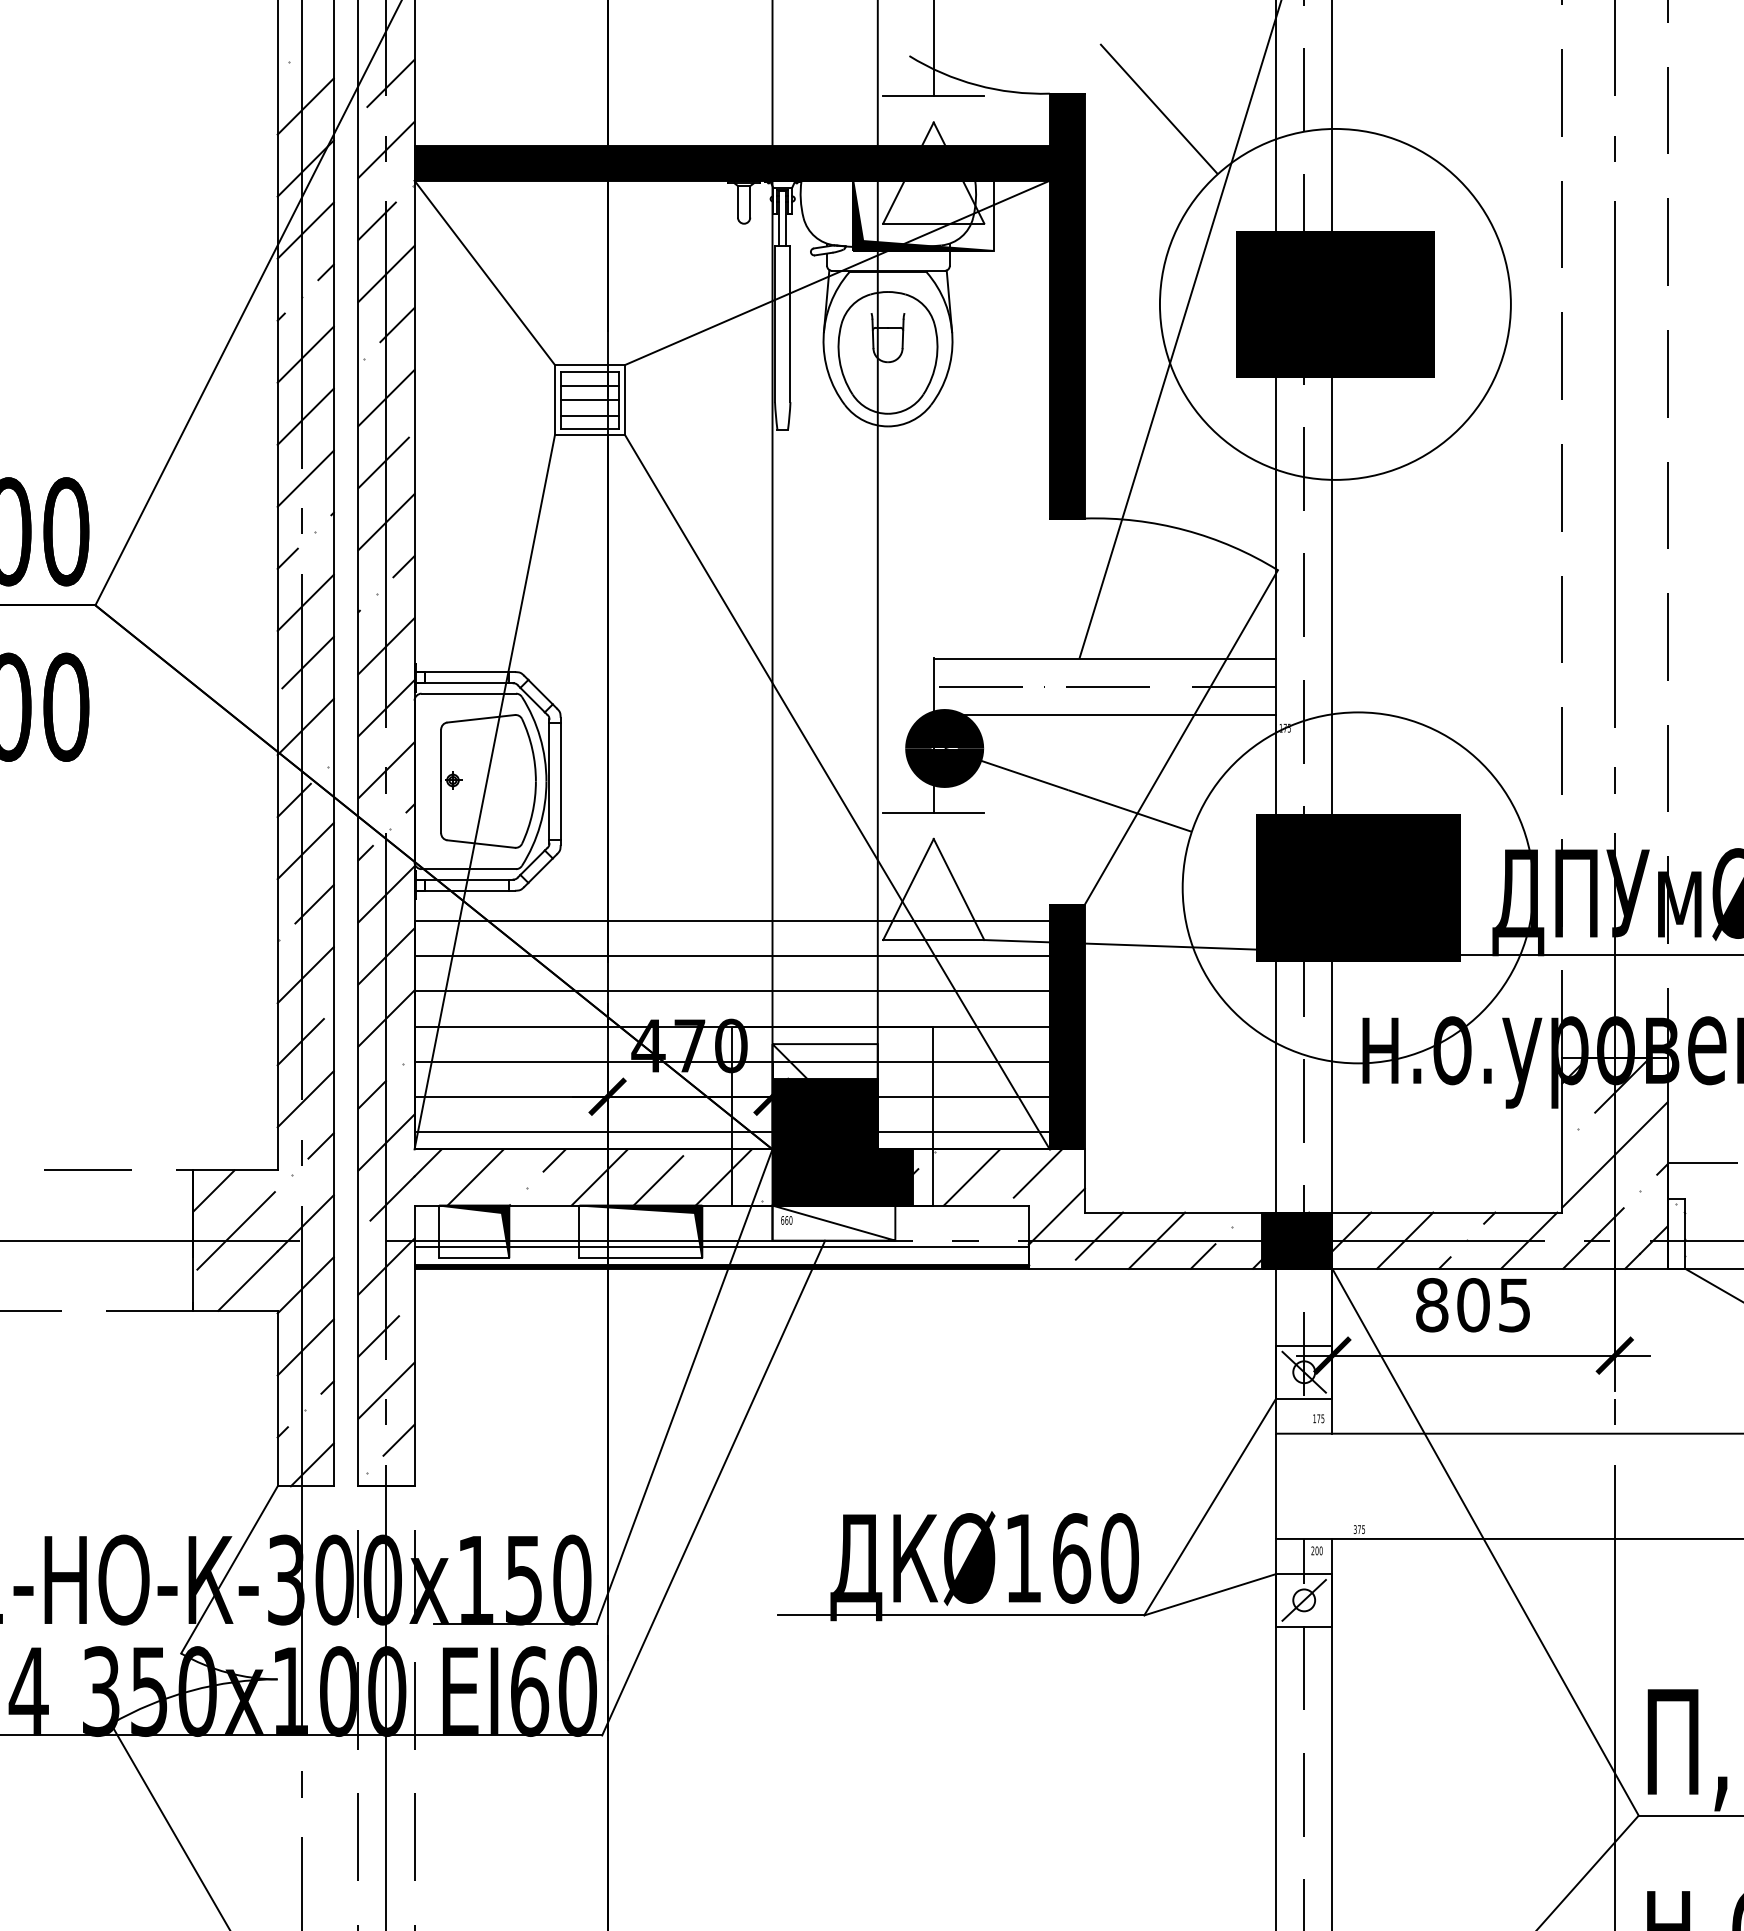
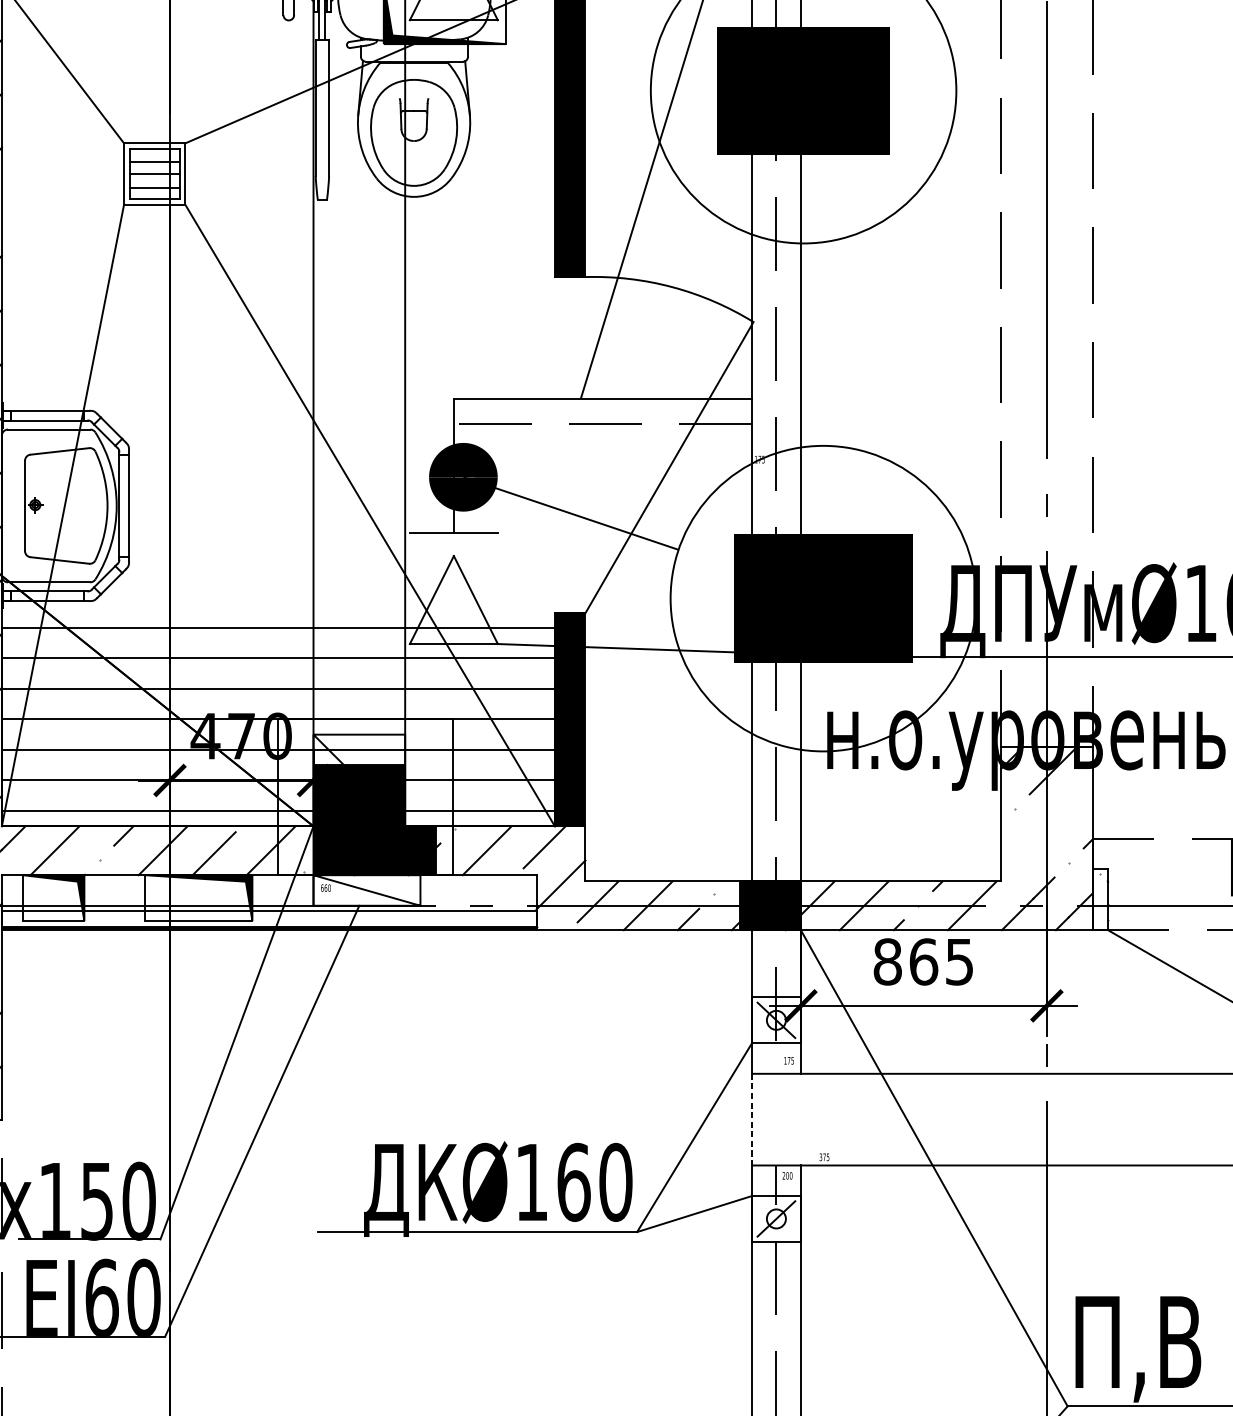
line: (1104, 714) -> (602, 447), removed
line: (1614, 1154) -> (1046, 830), removed
text: (1473, 1305) -> (923, 962), 805 -> 865
line: (1276, 1486) -> (752, 1119), solid -> dashed

